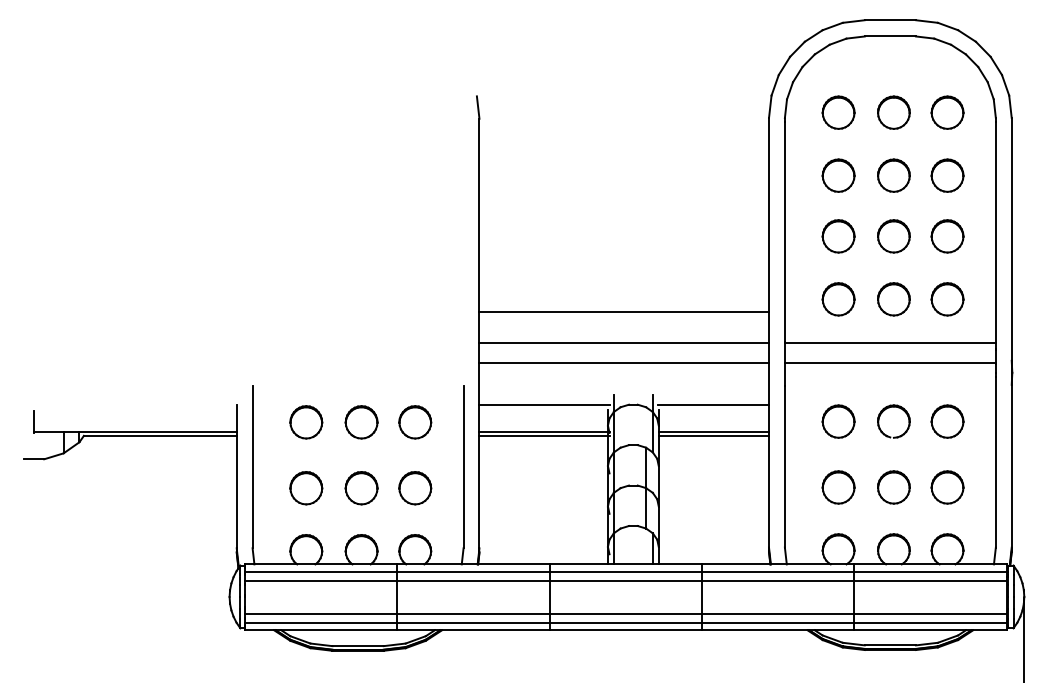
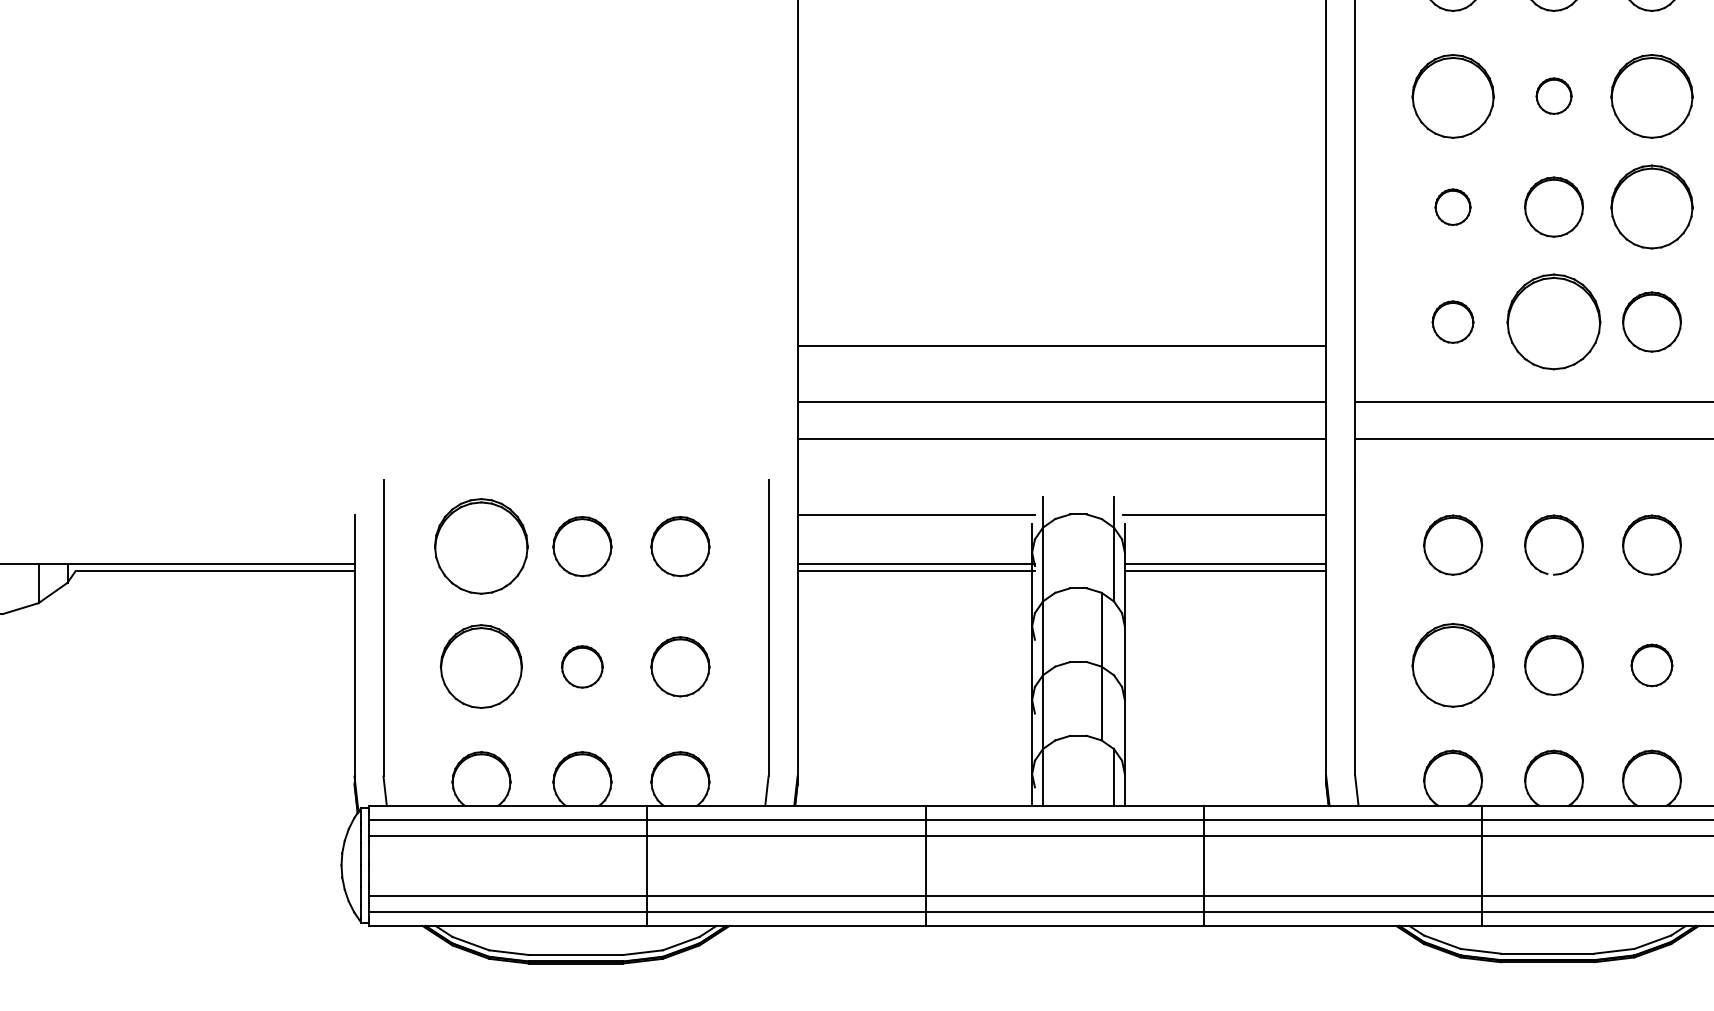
part: (838, 175) -> (1452, 95), size x1.4
part: (893, 175) -> (1553, 95), size x0.6
part: (947, 175) -> (1651, 95), size x1.4
part: (838, 236) -> (1452, 207), size x0.6
part: (947, 236) -> (1651, 207), size x1.4
part: (838, 299) -> (1452, 322), size x0.7
part: (893, 299) -> (1553, 322), size x1.6
part: (306, 422) -> (481, 546), size x1.6
part: (838, 487) -> (1452, 665), size x1.4
part: (947, 487) -> (1651, 665), size x0.7
part: (306, 488) -> (481, 667), size x1.4
part: (361, 488) -> (582, 667), size x0.7

